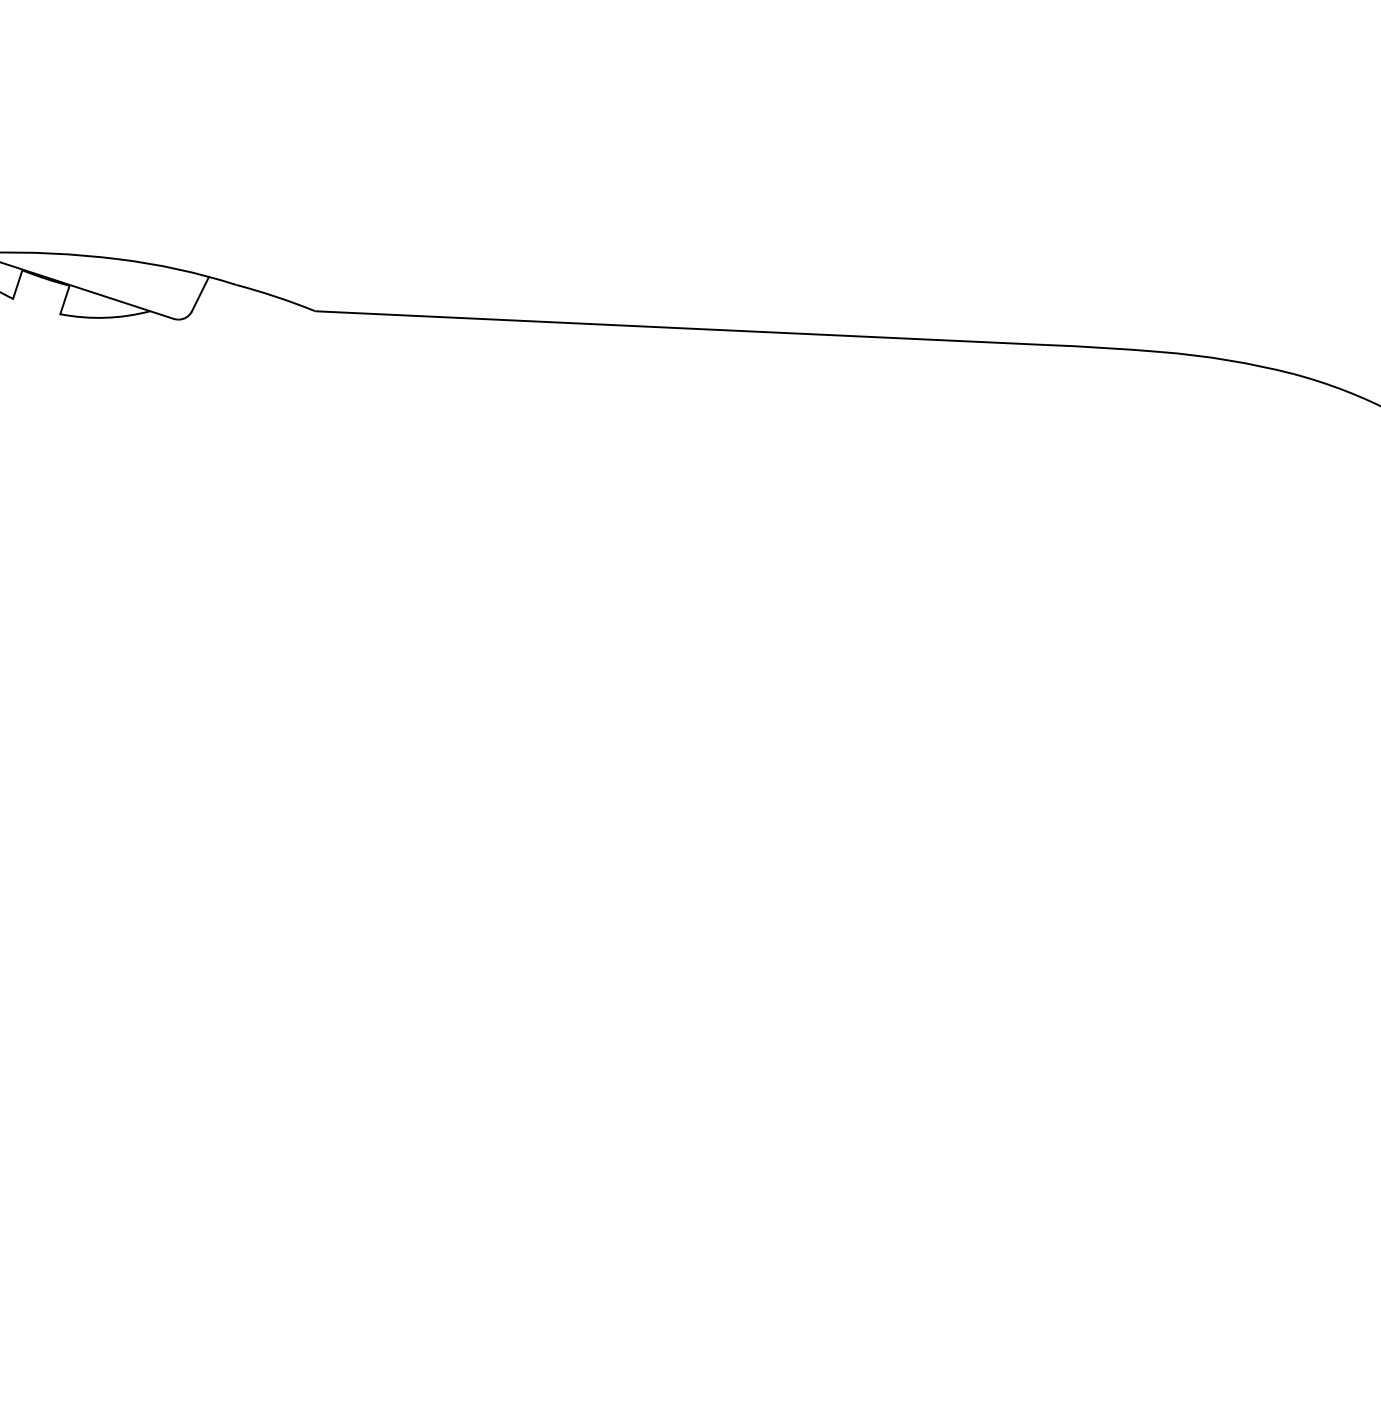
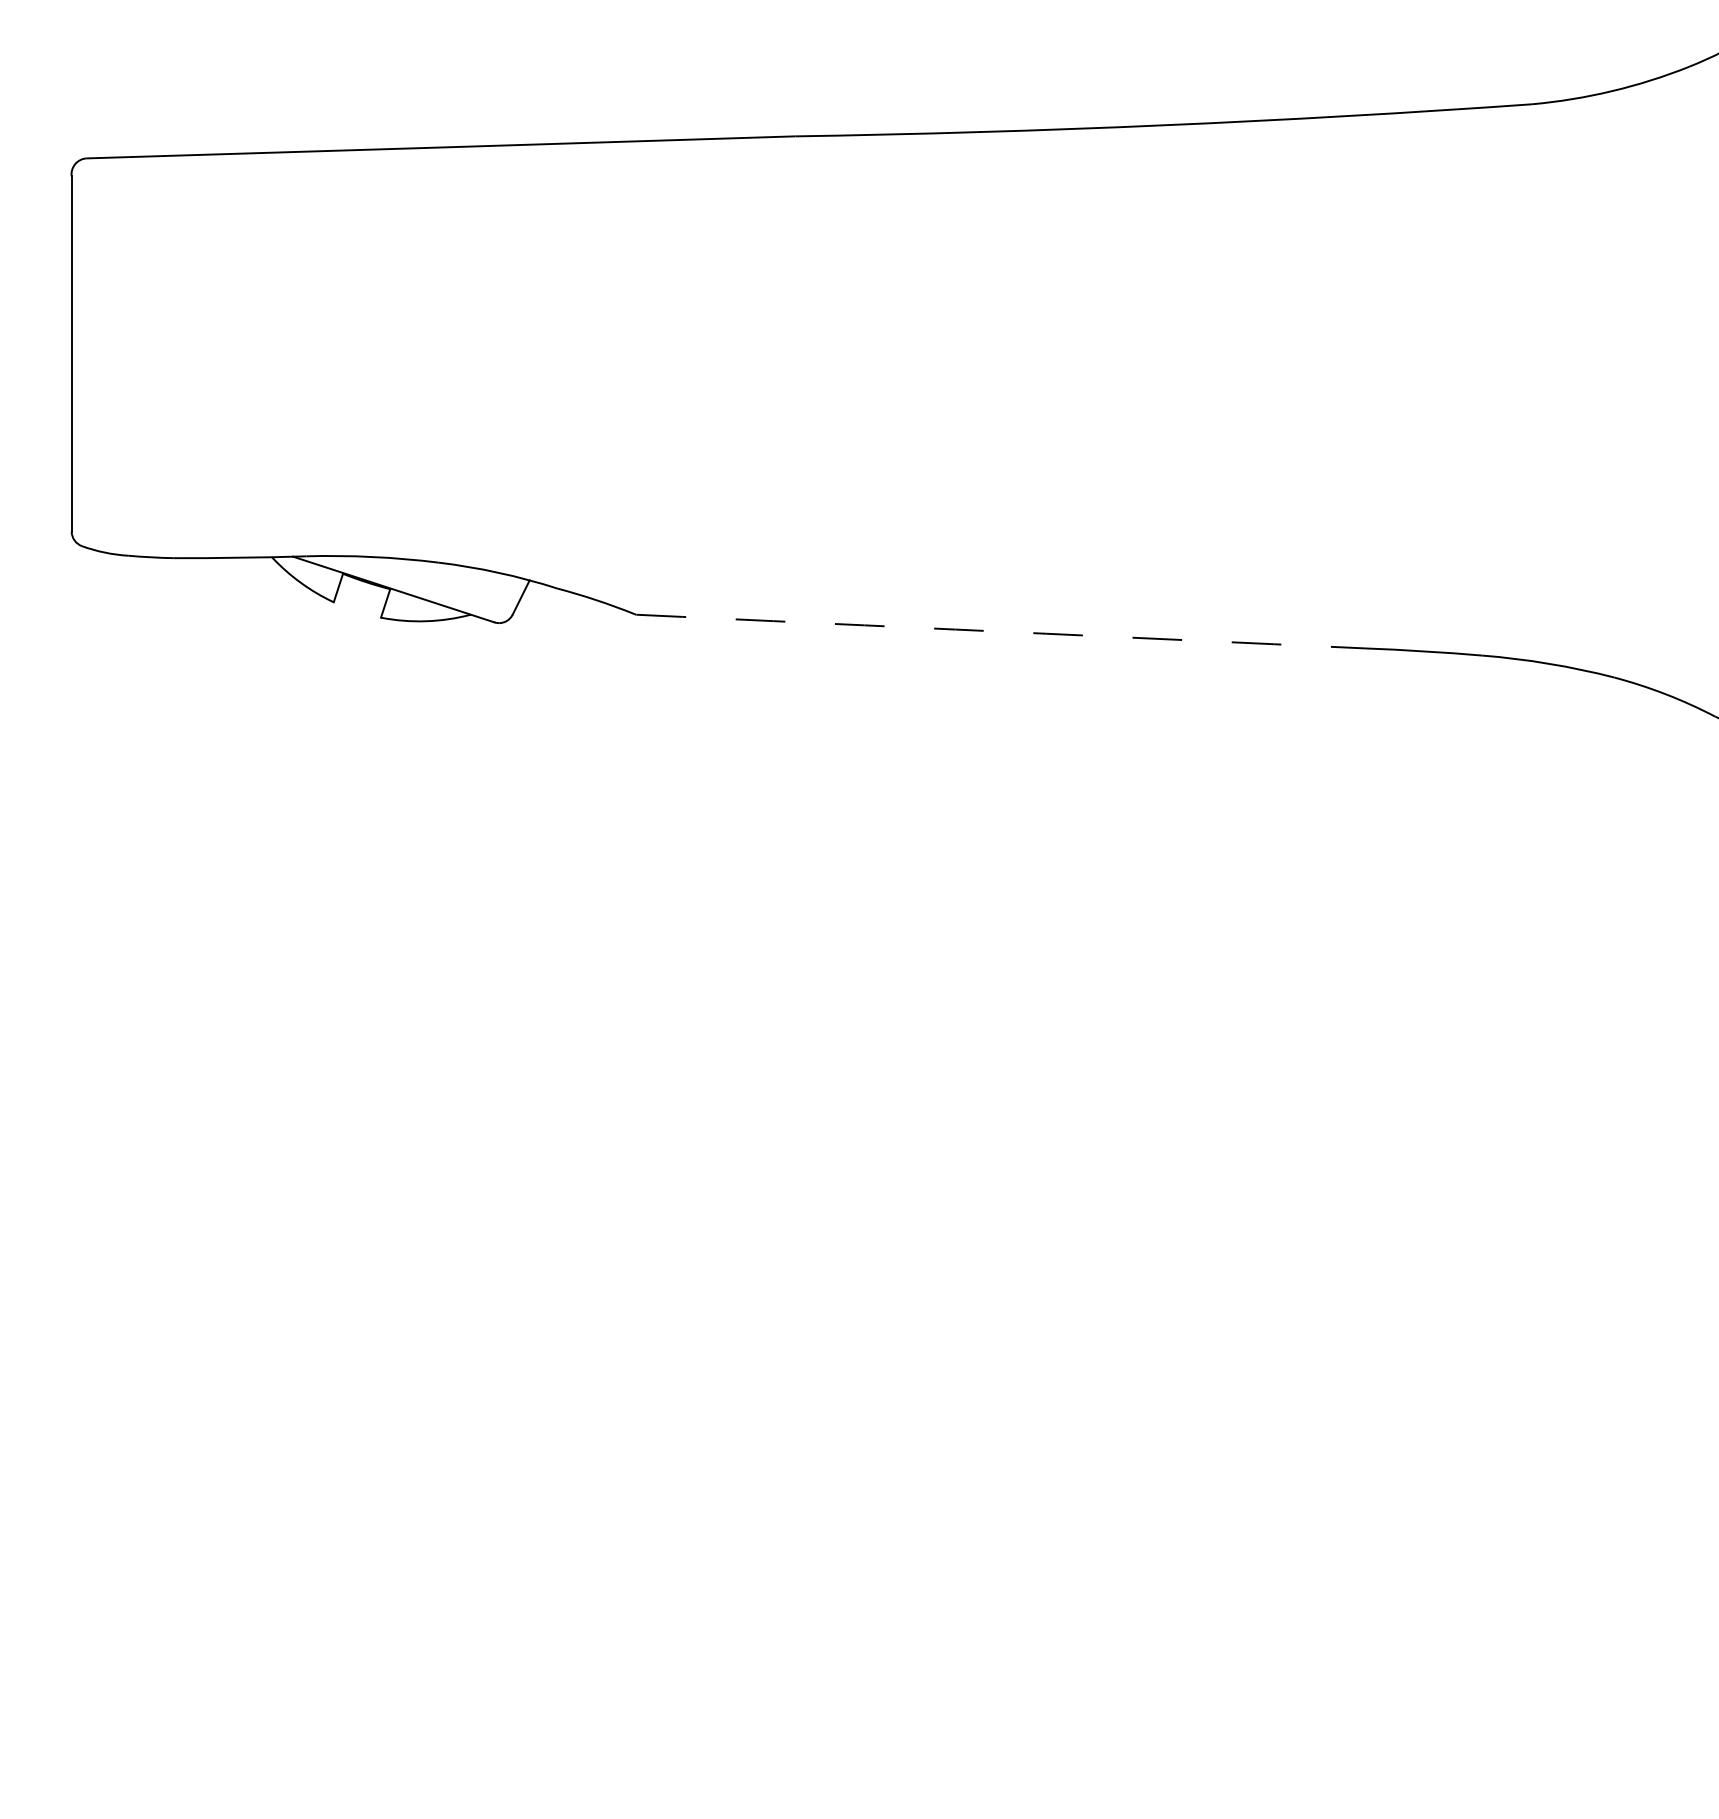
arc: (680, 328) -> (1001, 631), solid -> dashed

